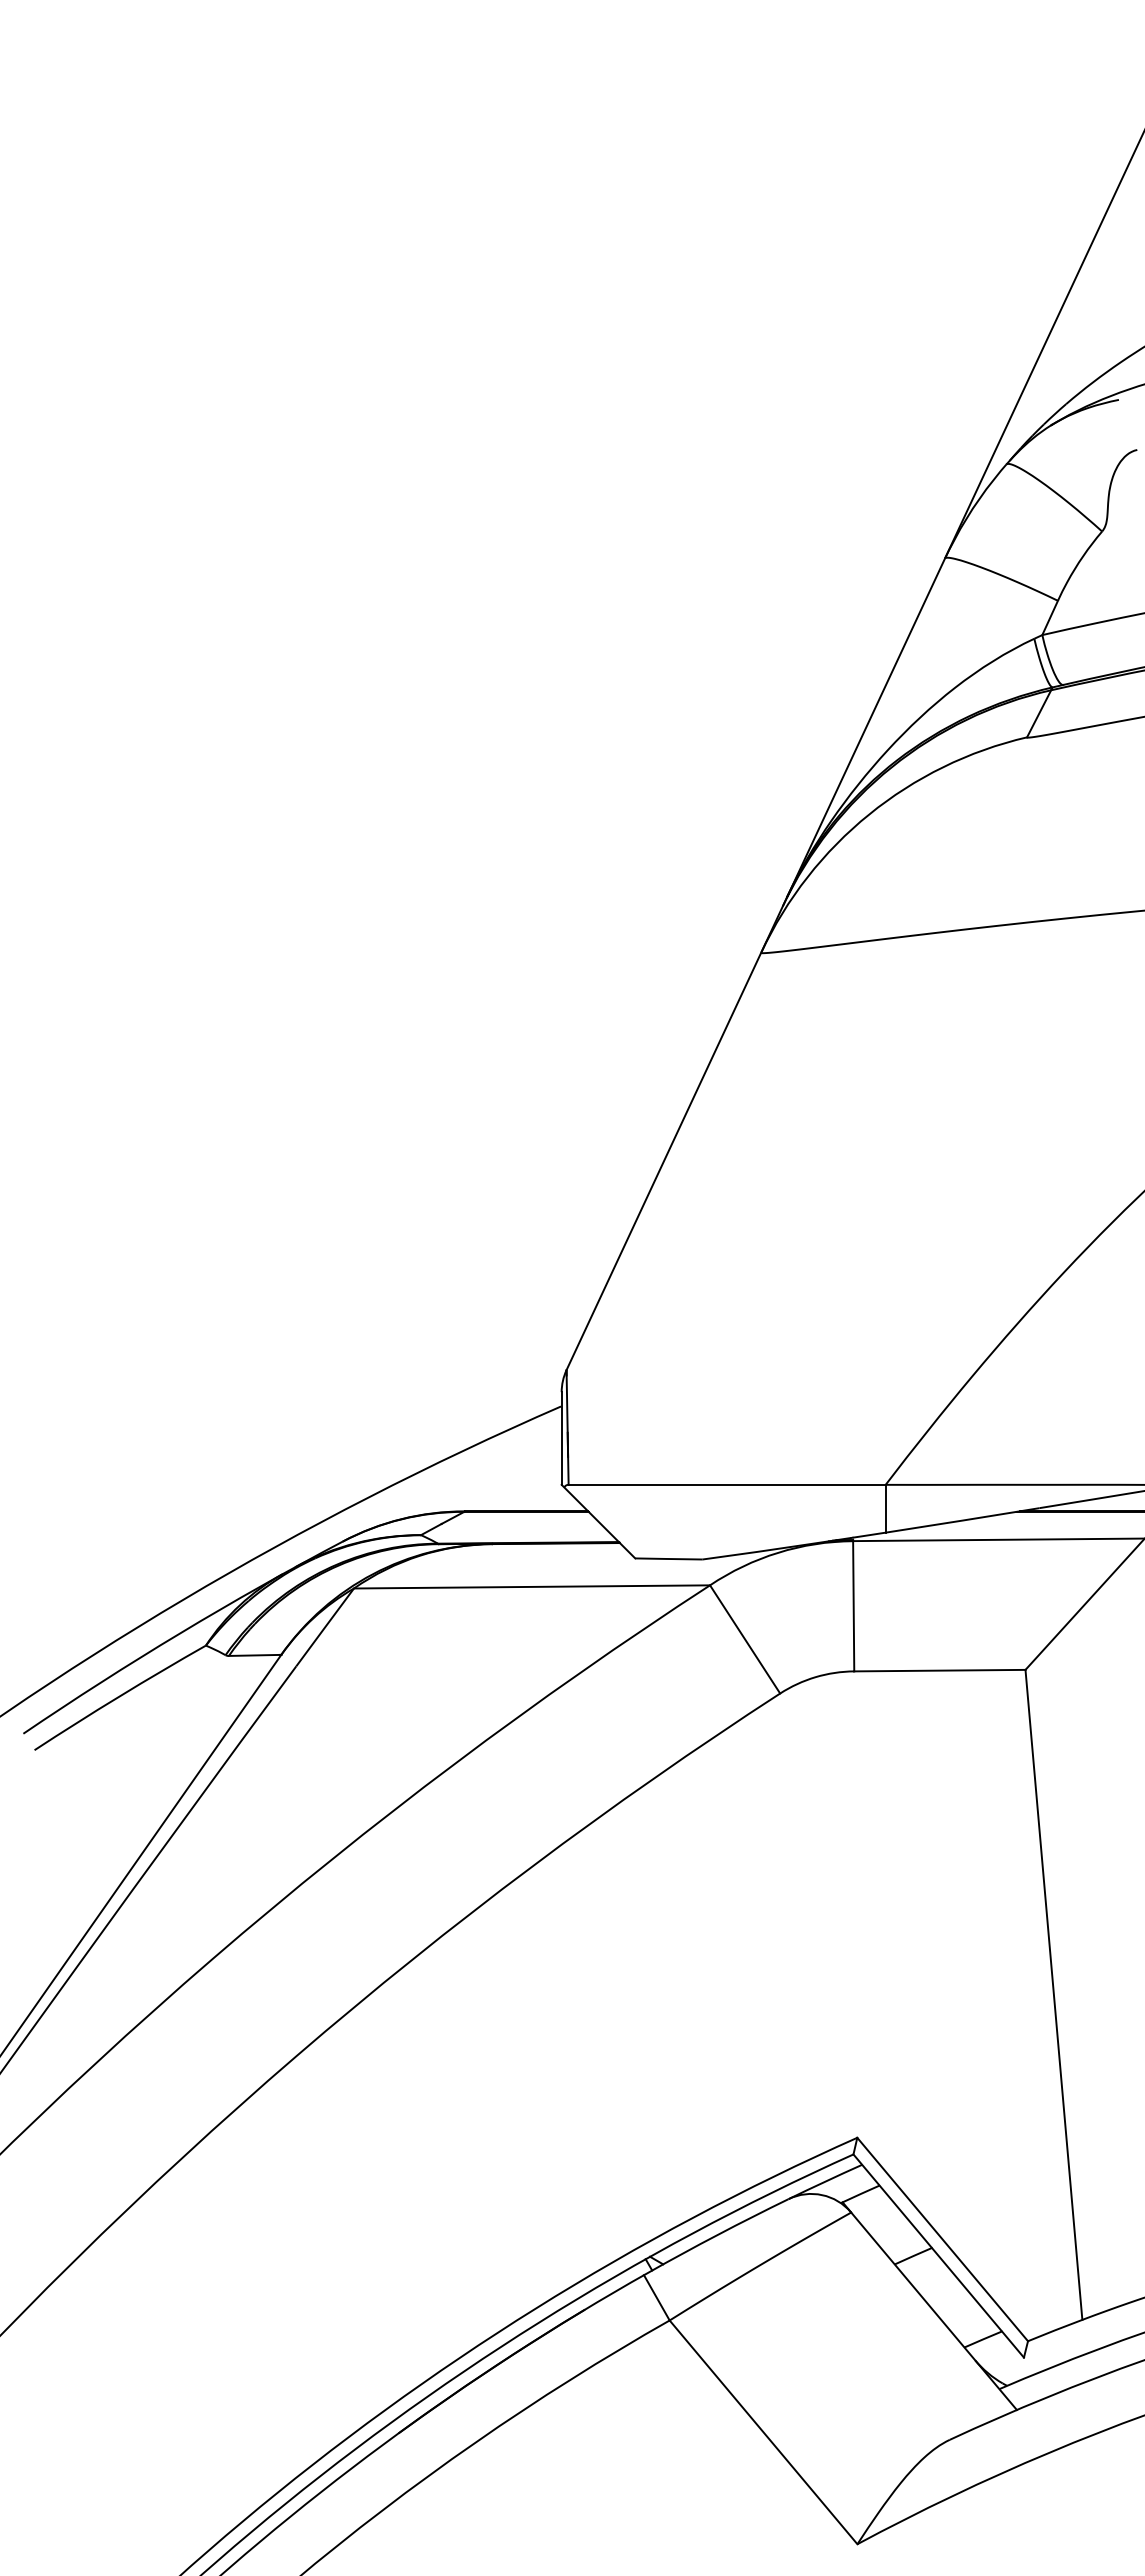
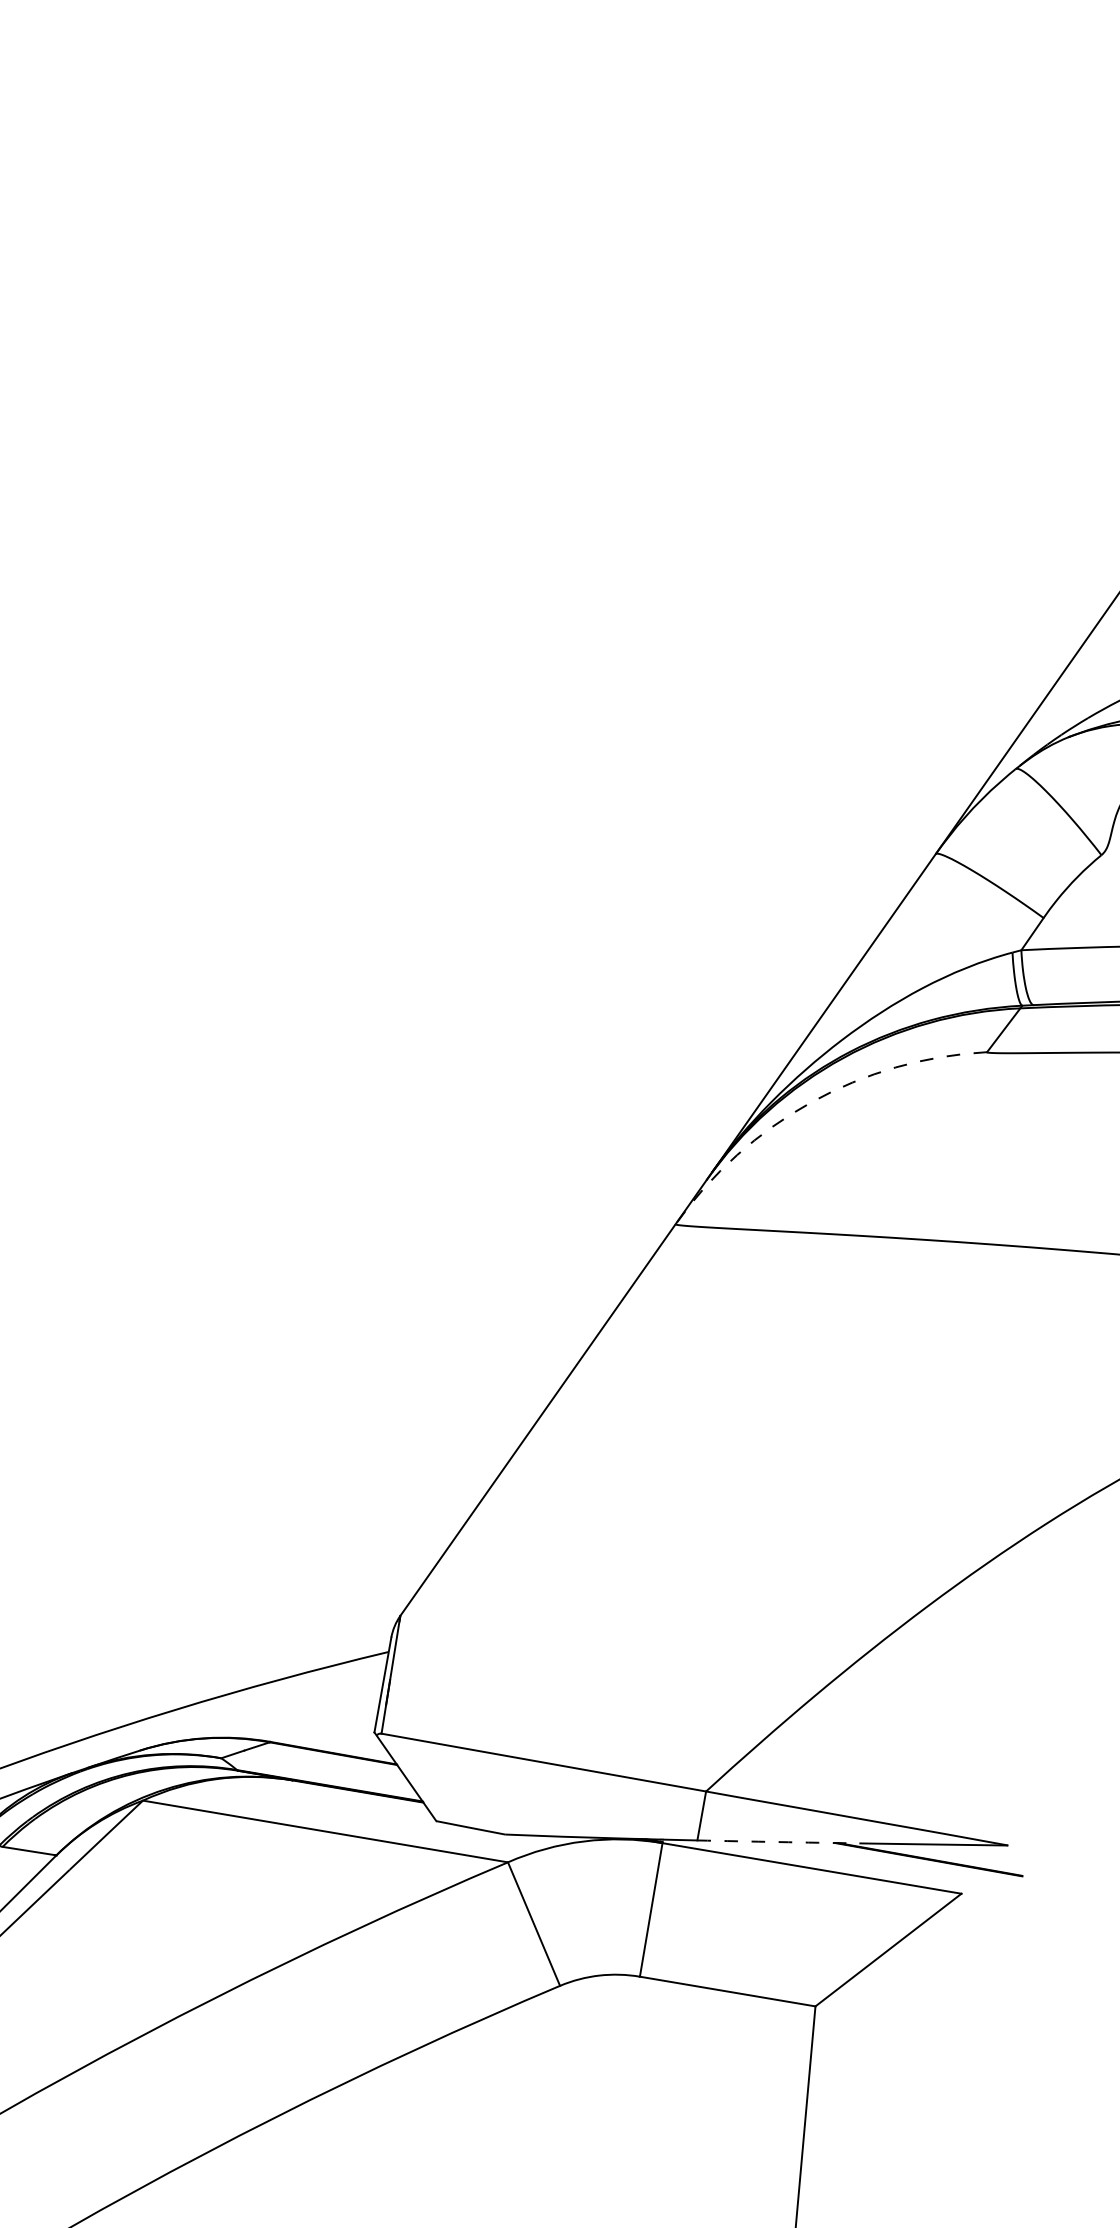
arc: (869, 814) -> (811, 1102), solid -> dashed
arc: (962, 1520) -> (778, 1841), solid -> dashed

